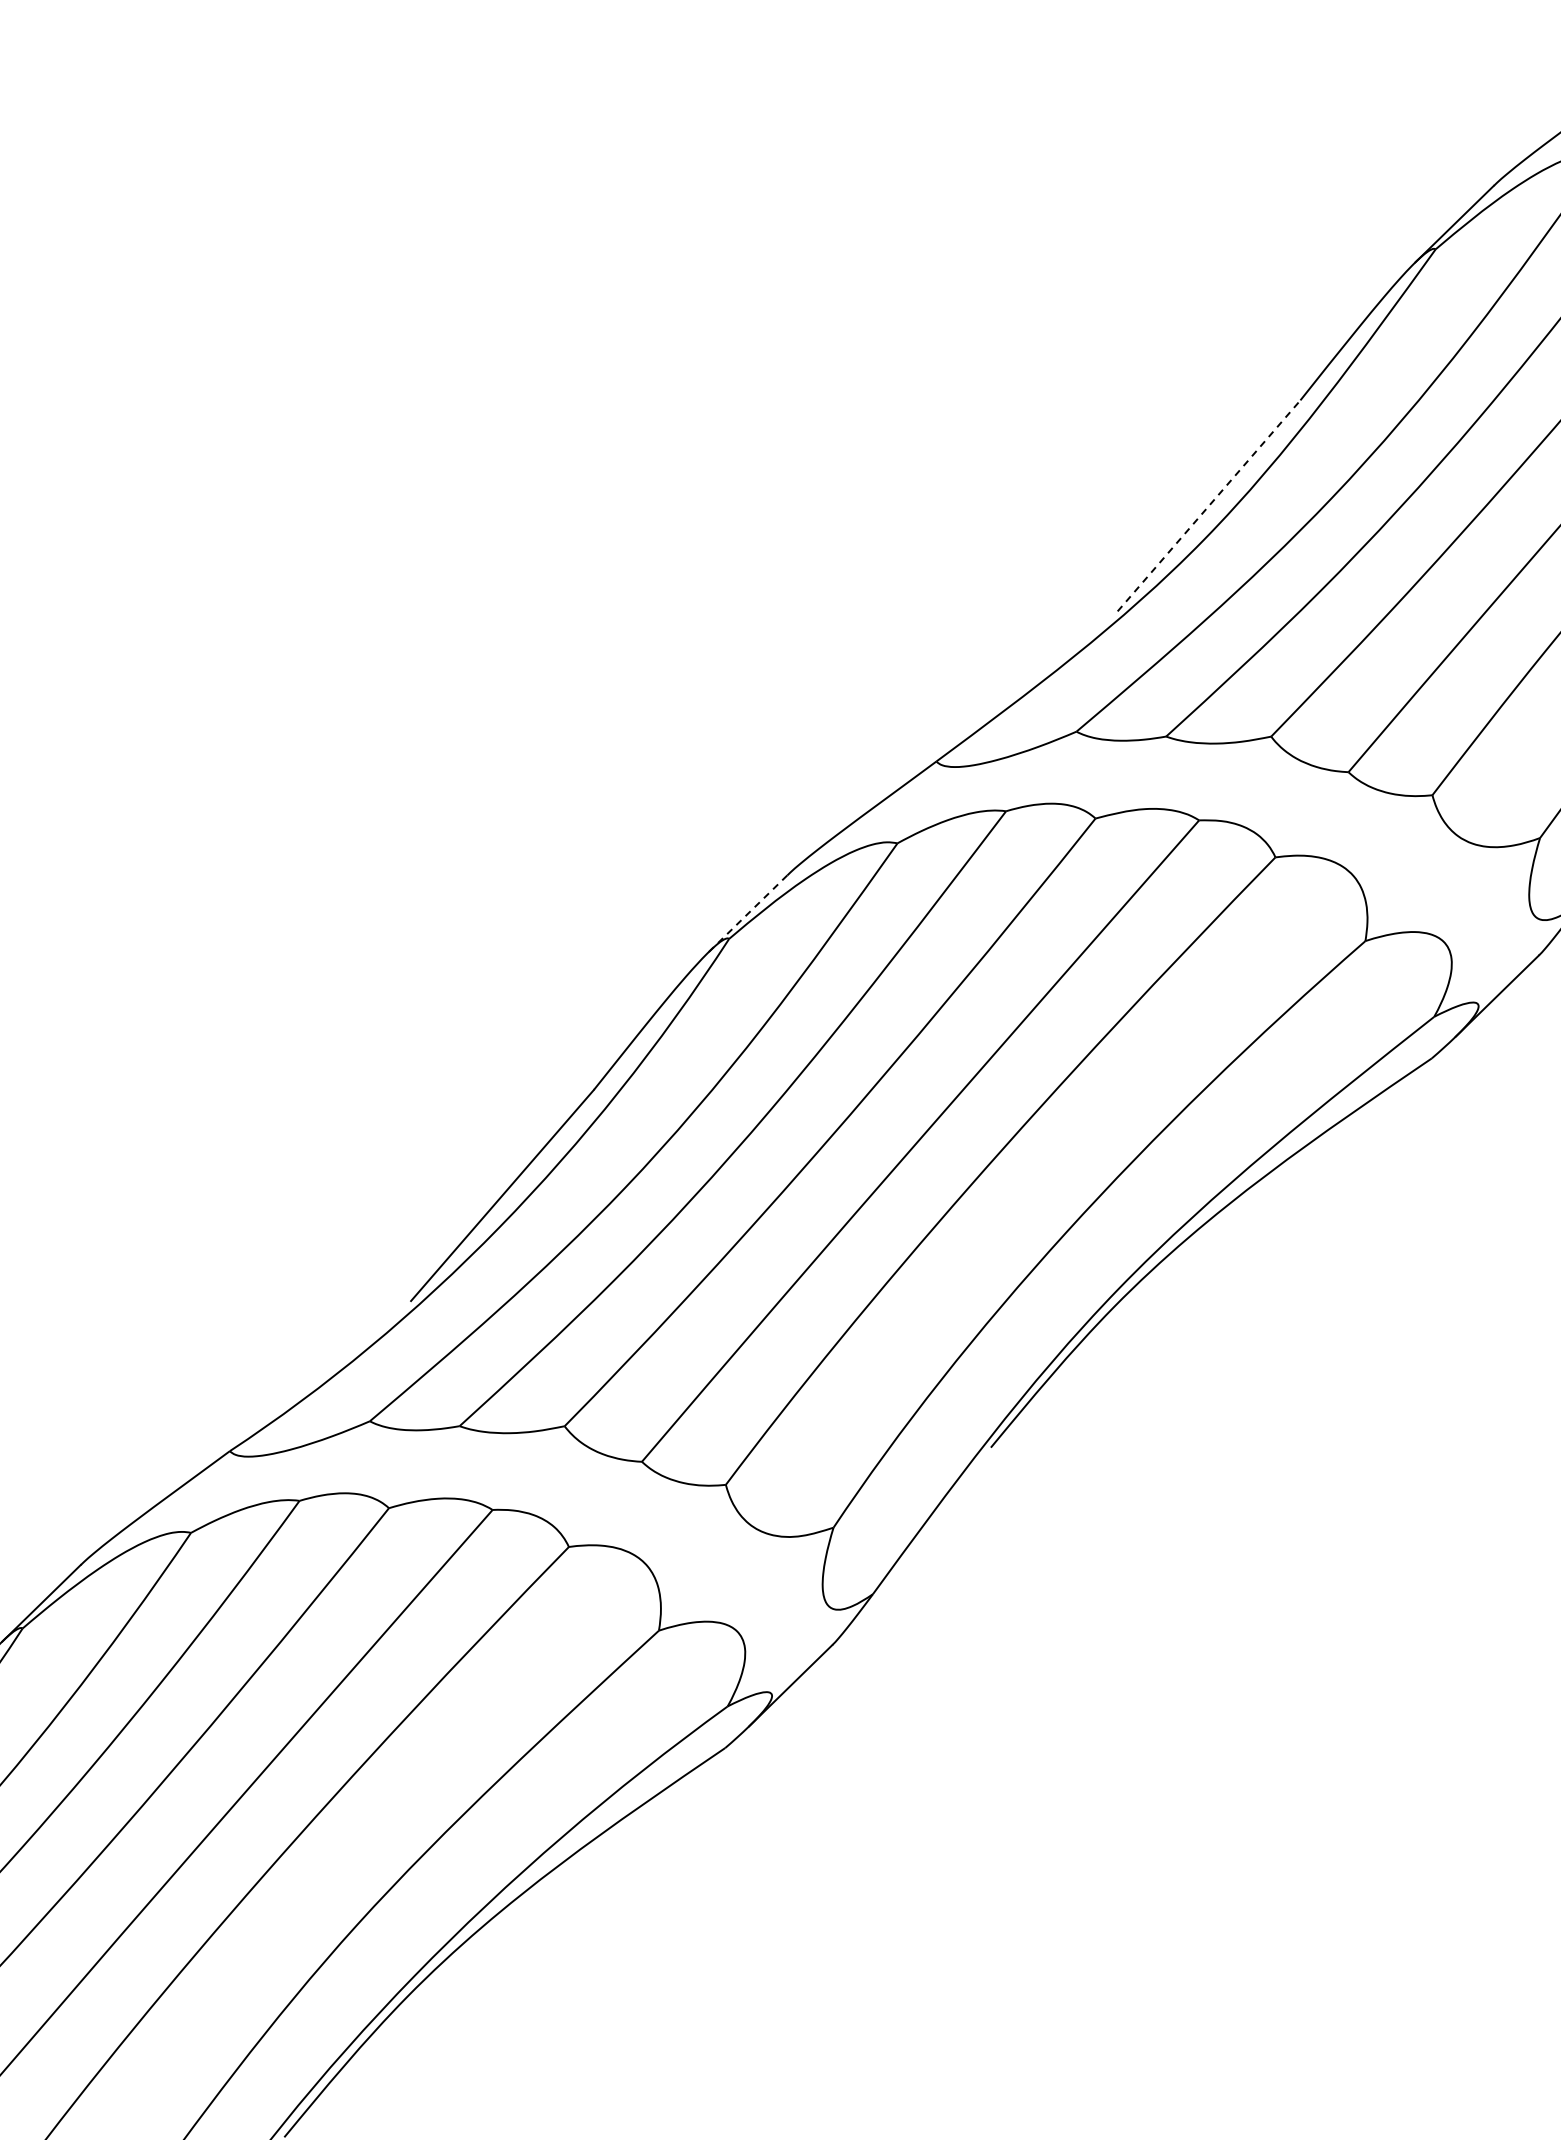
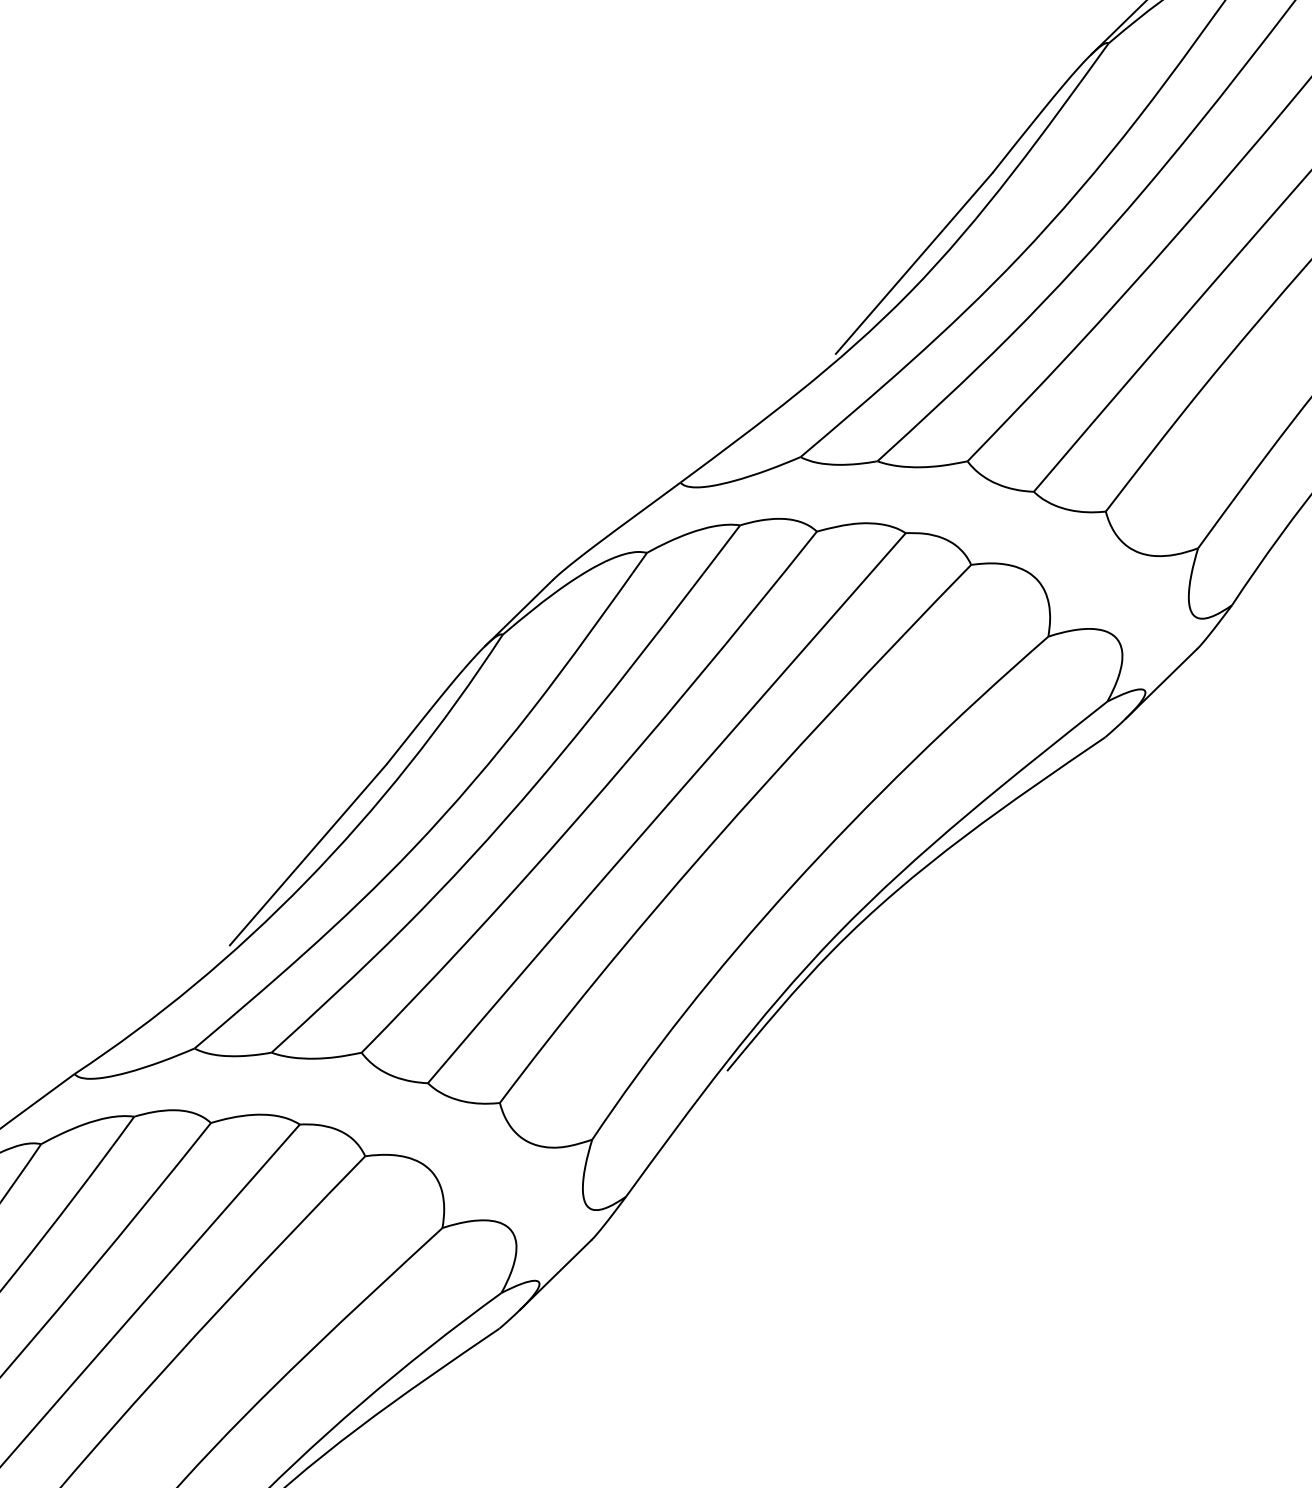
line: (1209, 505) -> (914, 263), dashed -> solid
line: (748, 913) -> (519, 613), dashed -> solid

